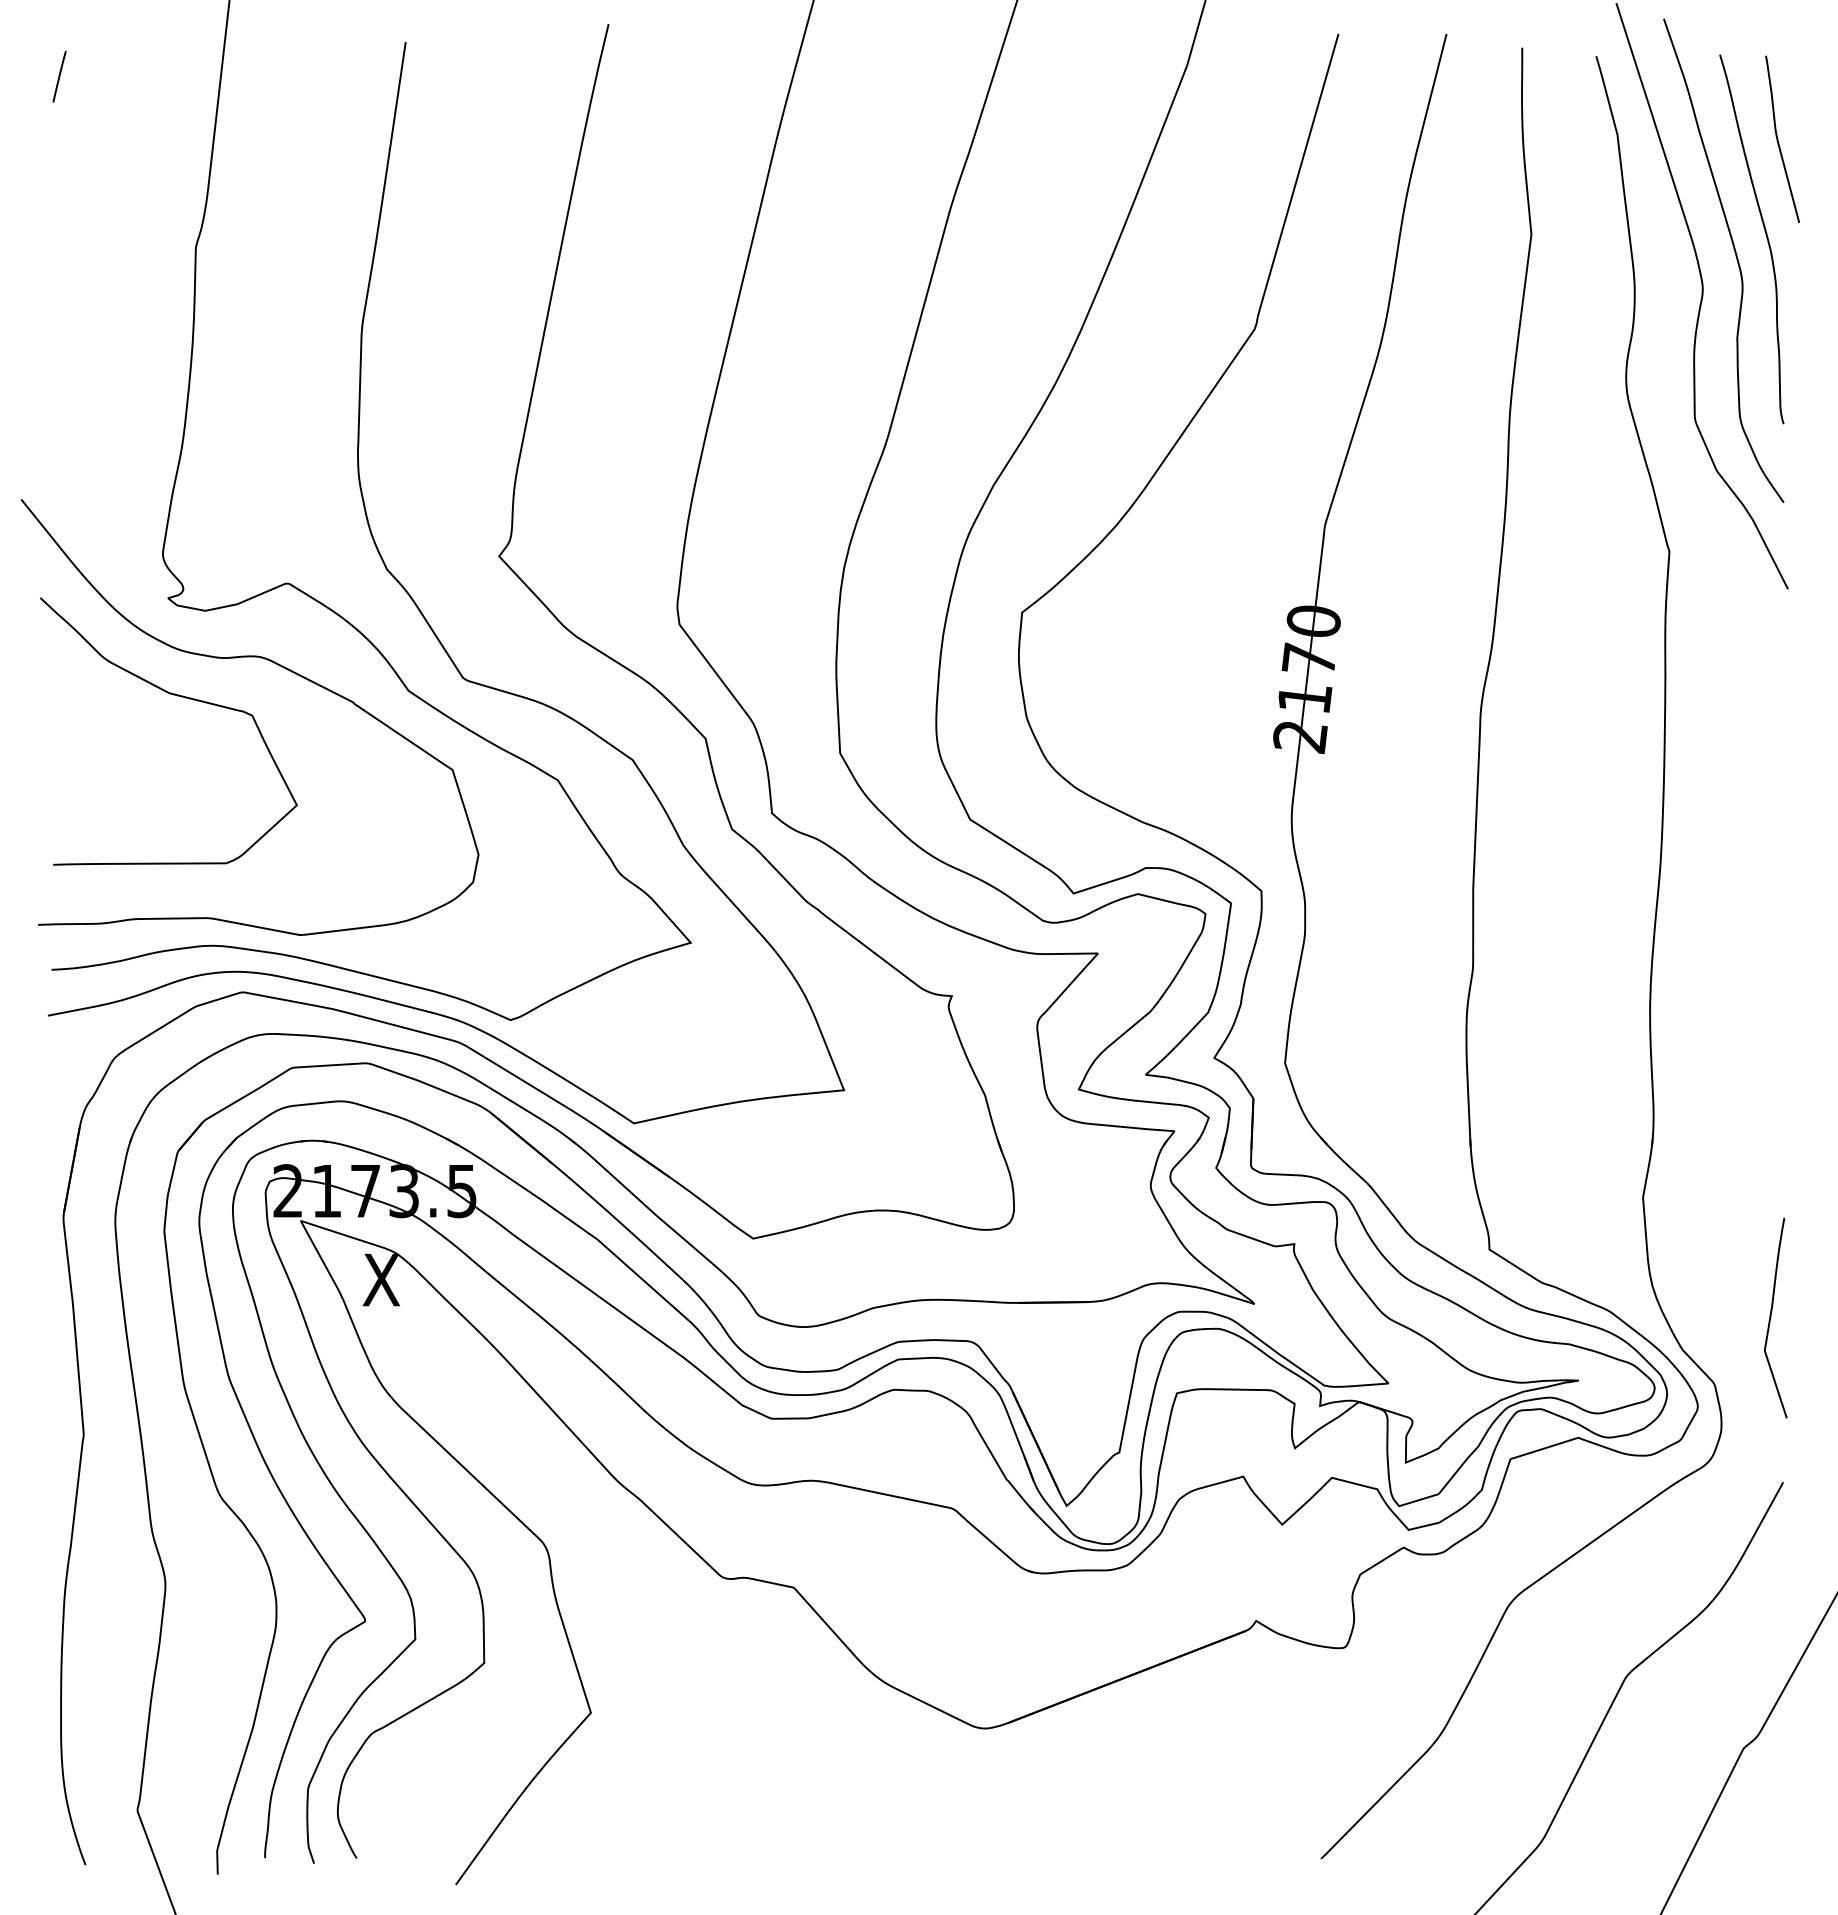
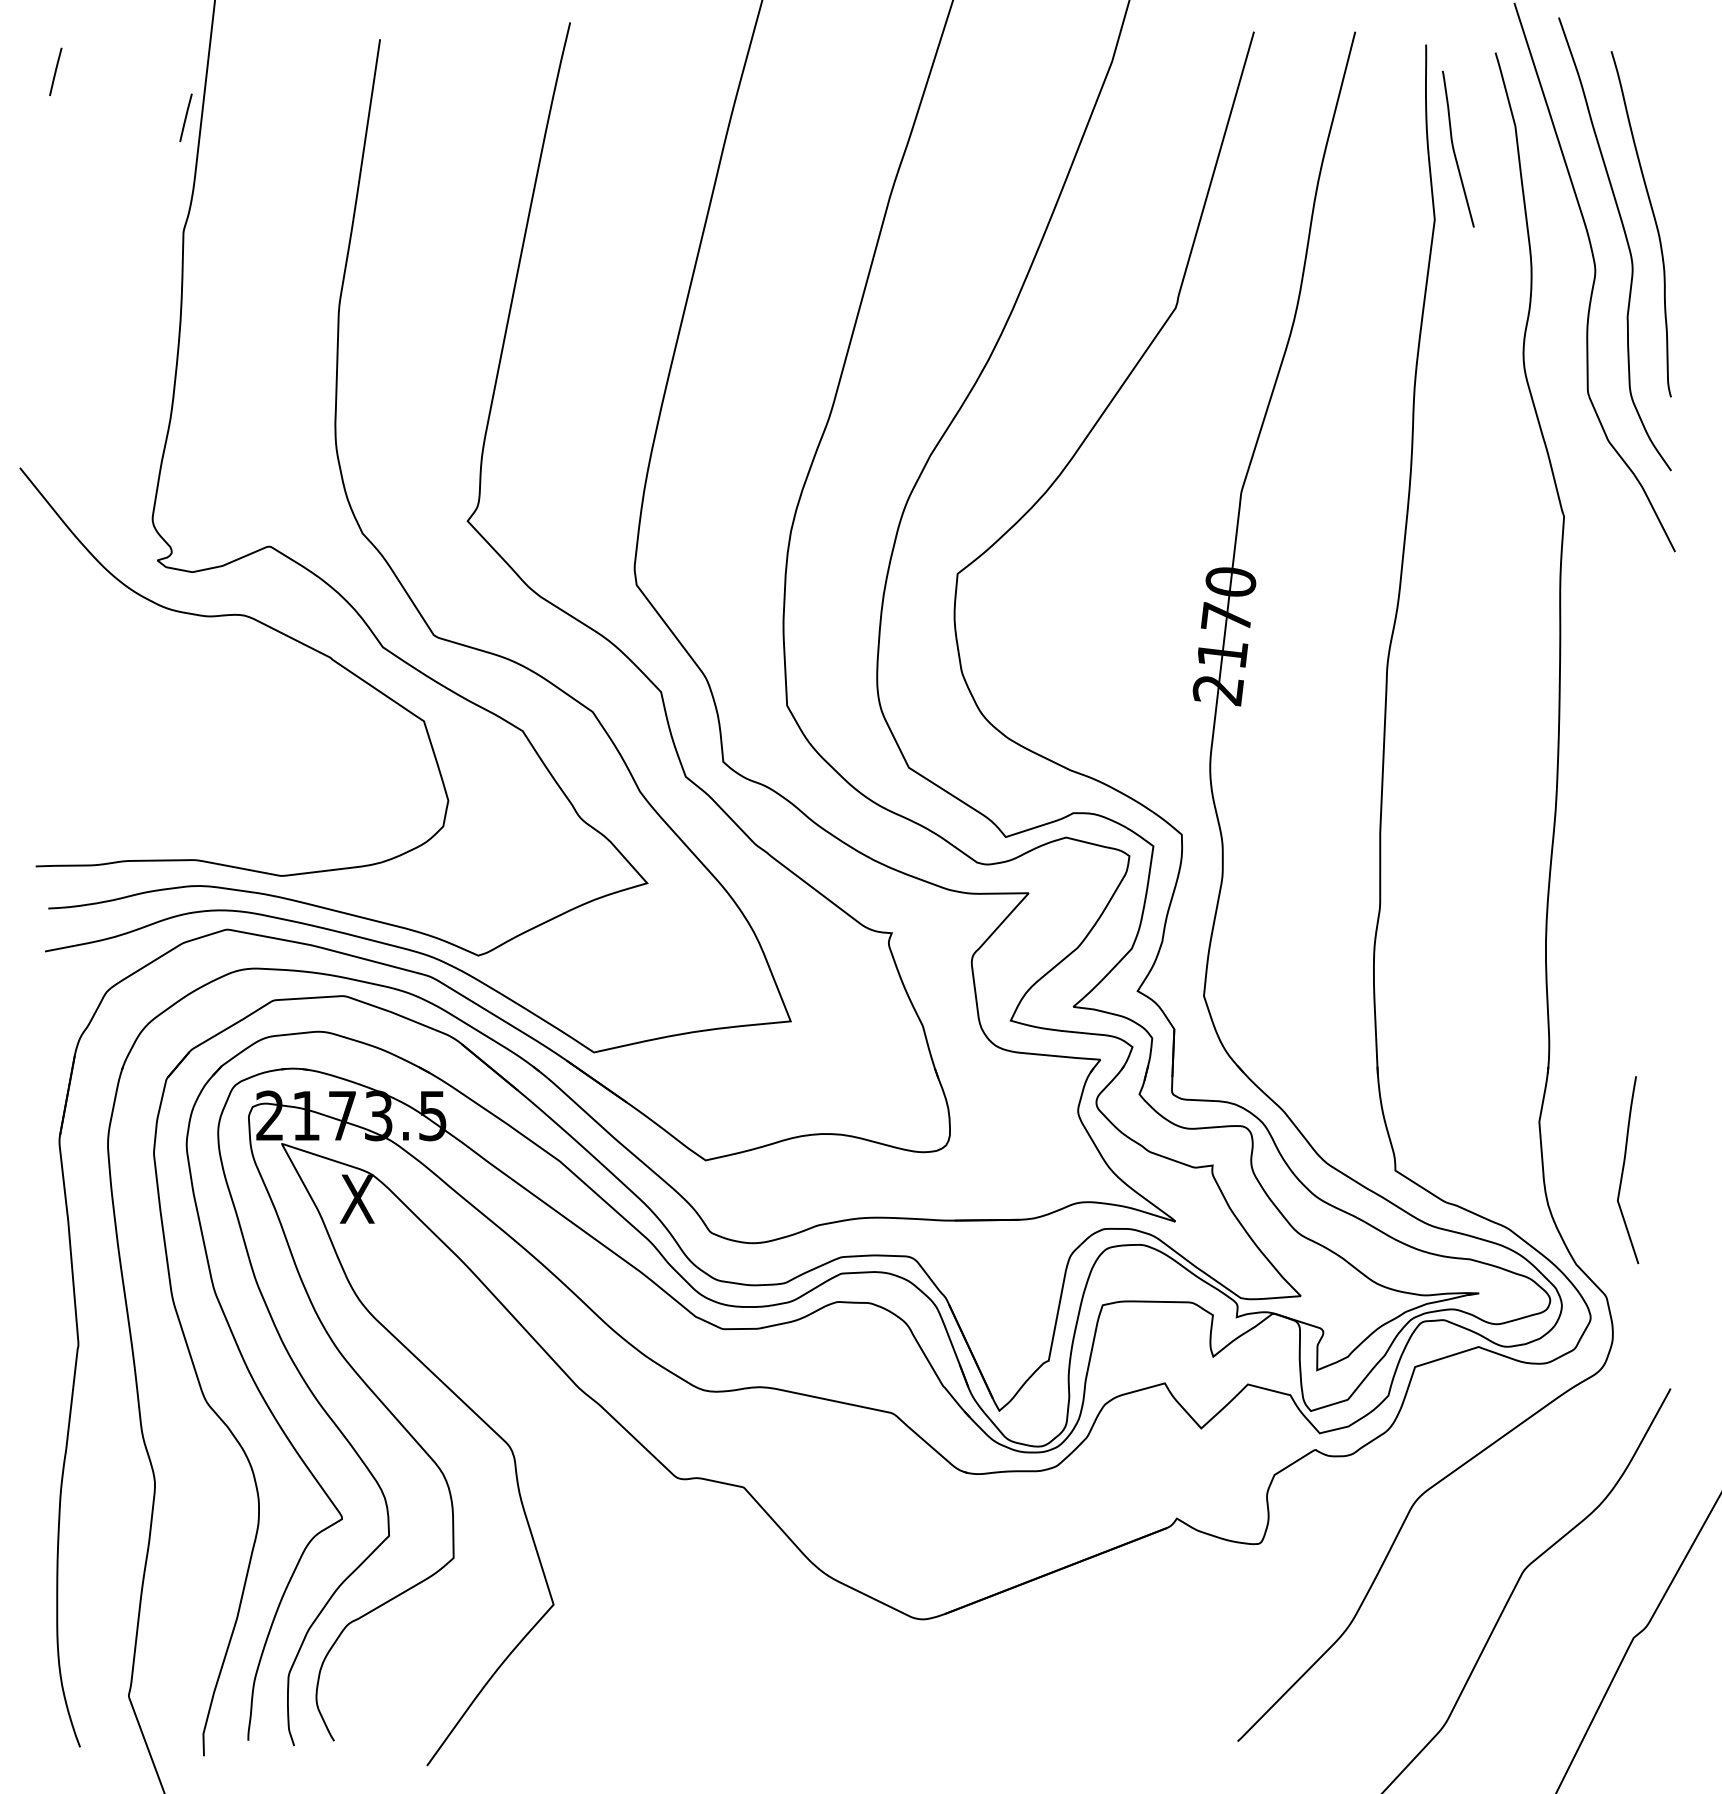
line: (198, 125) -> (185, 117), added
curve: (1778, 138) -> (1454, 148), moved
curve: (177, 696) -> (166, 652), removed
curve: (1771, 1317) -> (1624, 1169), moved

